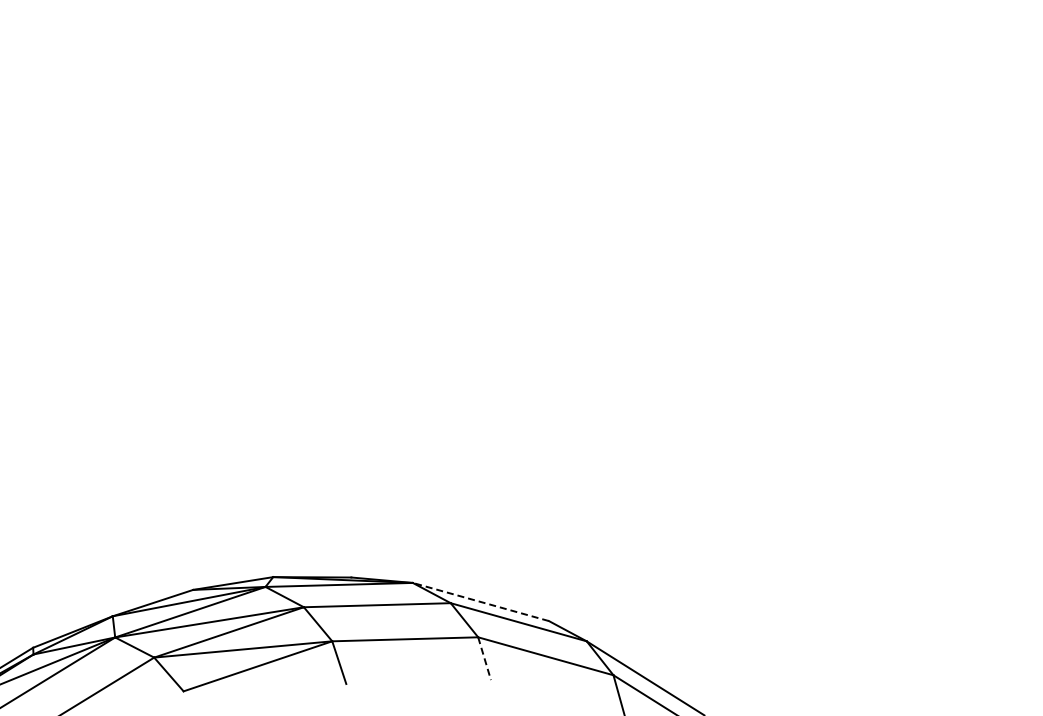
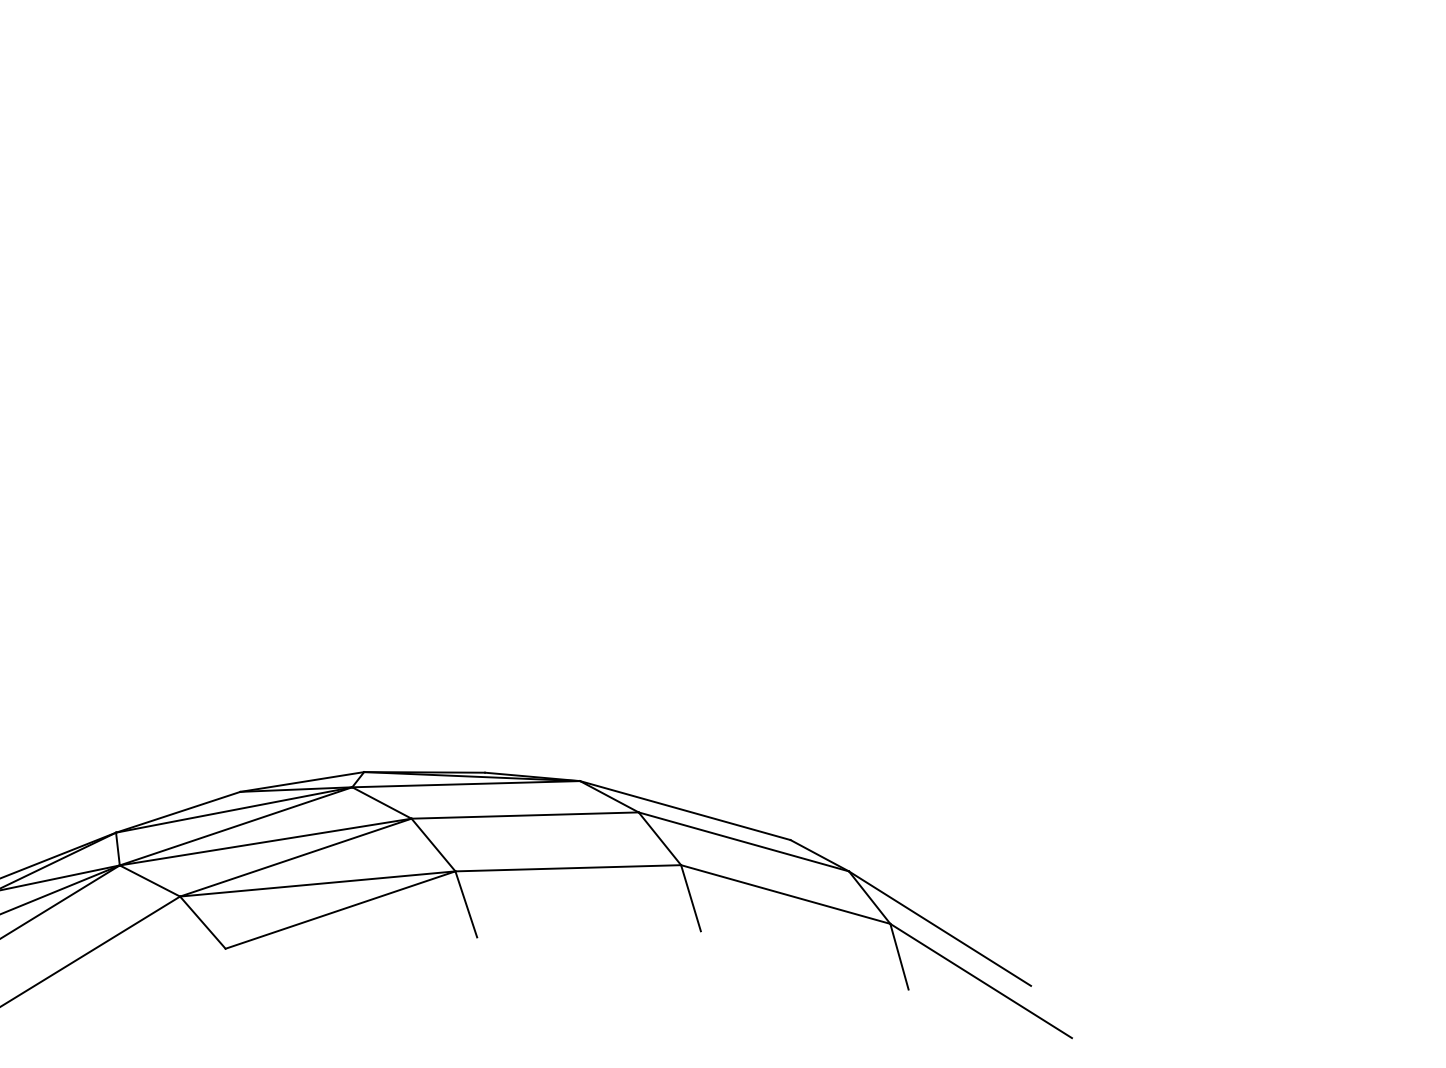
line: (480, 602) -> (684, 811), dashed -> solid
line: (484, 659) -> (690, 899), dashed -> solid

